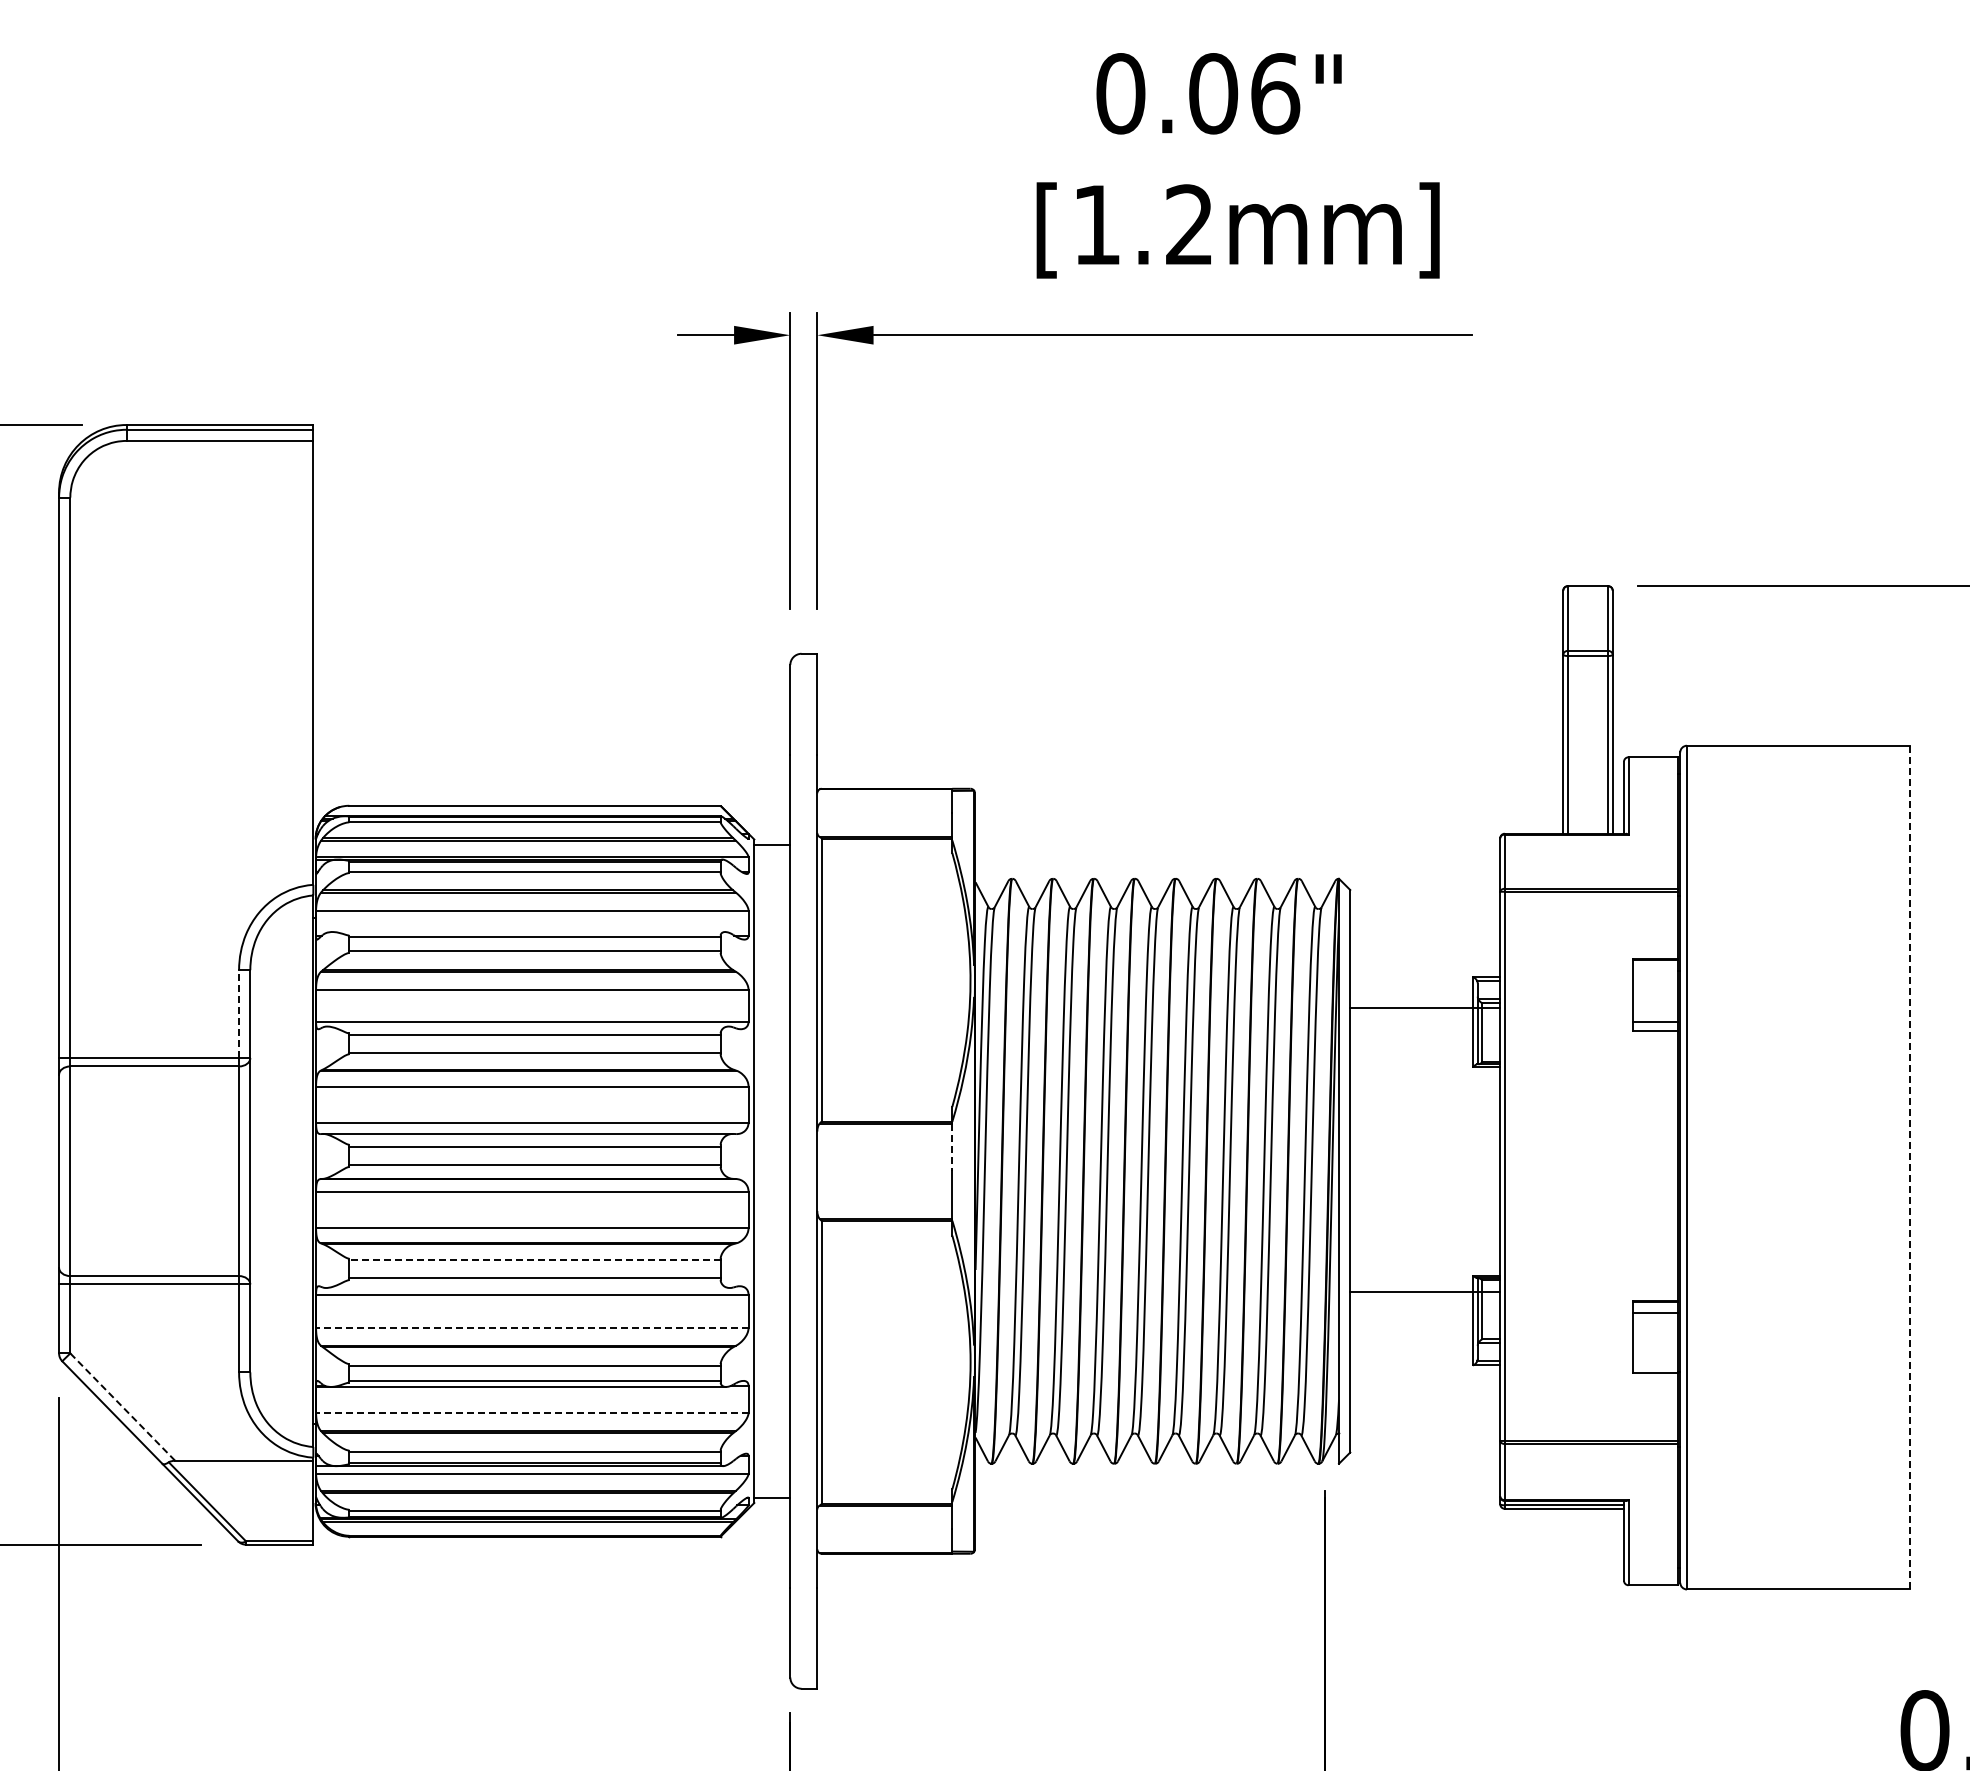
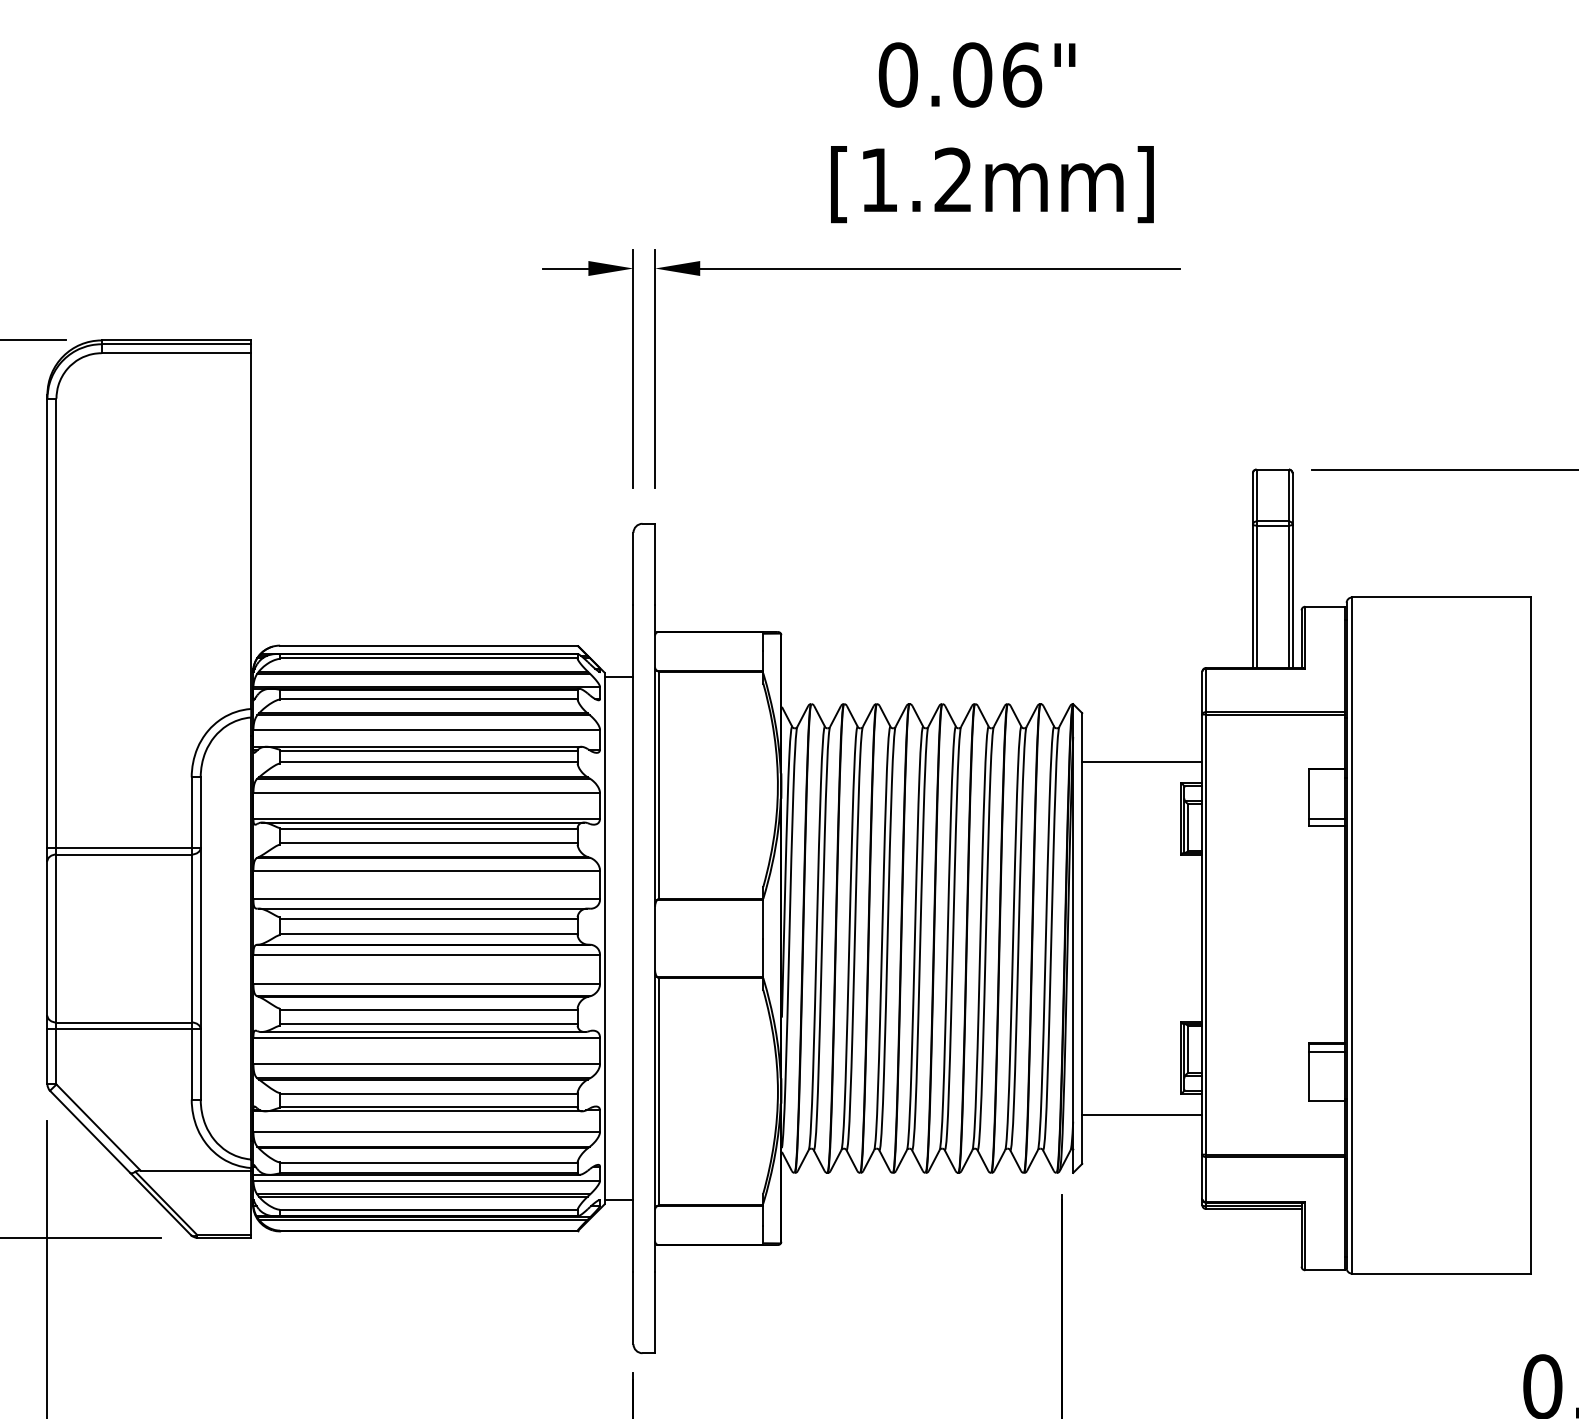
line: (520, 931) -> (417, 746), added
line: (1425, 1007) -> (1142, 761), moved
line: (239, 1014) -> (192, 812), dashed -> solid
line: (527, 1026) -> (422, 822), added
line: (952, 1147) -> (763, 919), dashed -> solid
line: (1910, 1167) -> (1531, 935), dashed -> solid
line: (534, 1260) -> (428, 1010), dashed -> solid
line: (527, 1287) -> (422, 1031), added
line: (1425, 1291) -> (1142, 1115), moved
line: (531, 1328) -> (426, 1064), dashed -> solid
line: (123, 1407) -> (99, 1127), dashed -> solid
line: (531, 1412) -> (426, 1131), dashed -> solid

